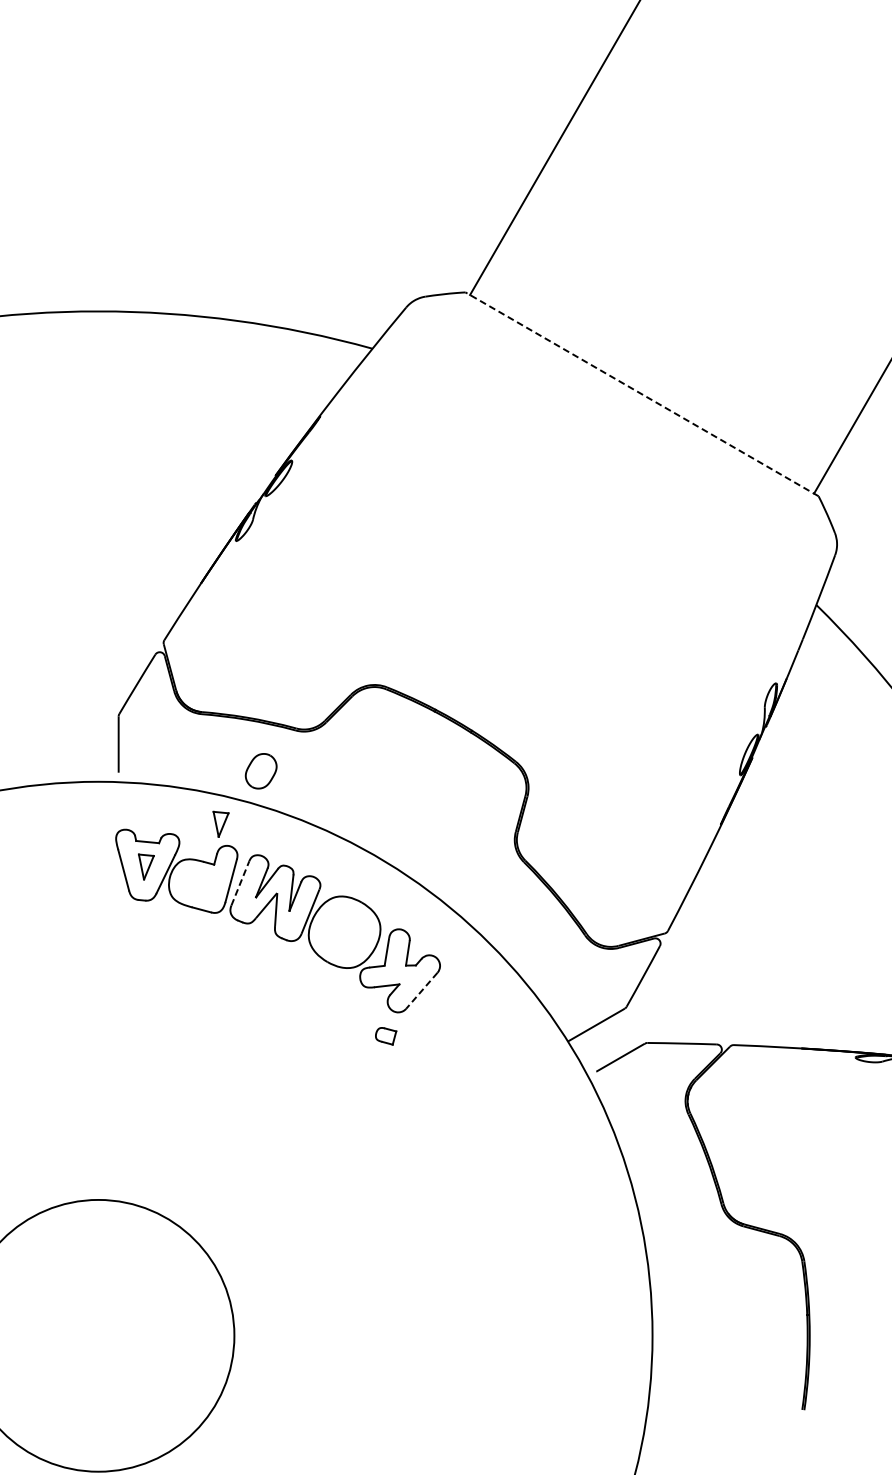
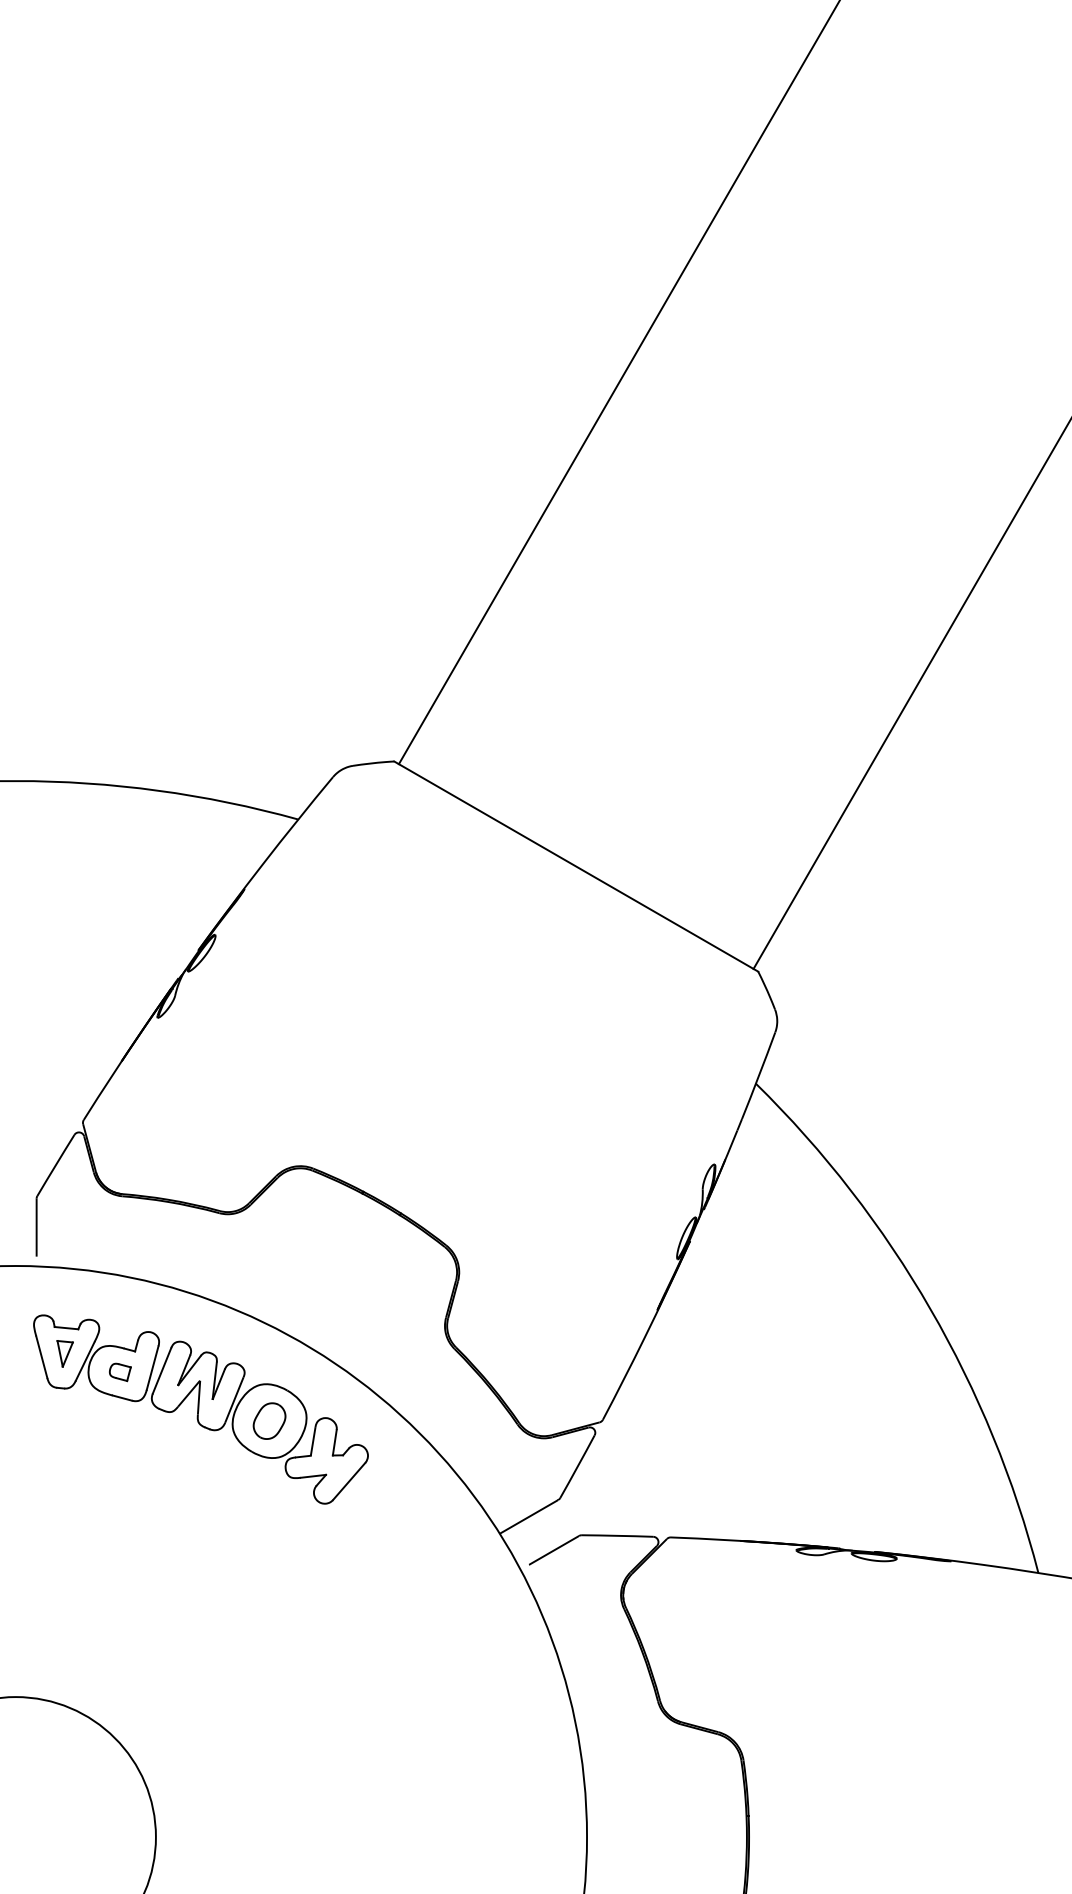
line: (641, 394) -> (575, 866), dashed -> solid
part: (261, 770) -> (269, 1420), moved
part: (220, 823) -> (141, 1309), removed
line: (240, 883) -> (162, 1370), dashed -> solid
line: (422, 990) -> (349, 1481), dashed -> solid
part: (386, 1036) -> (120, 1372), moved

